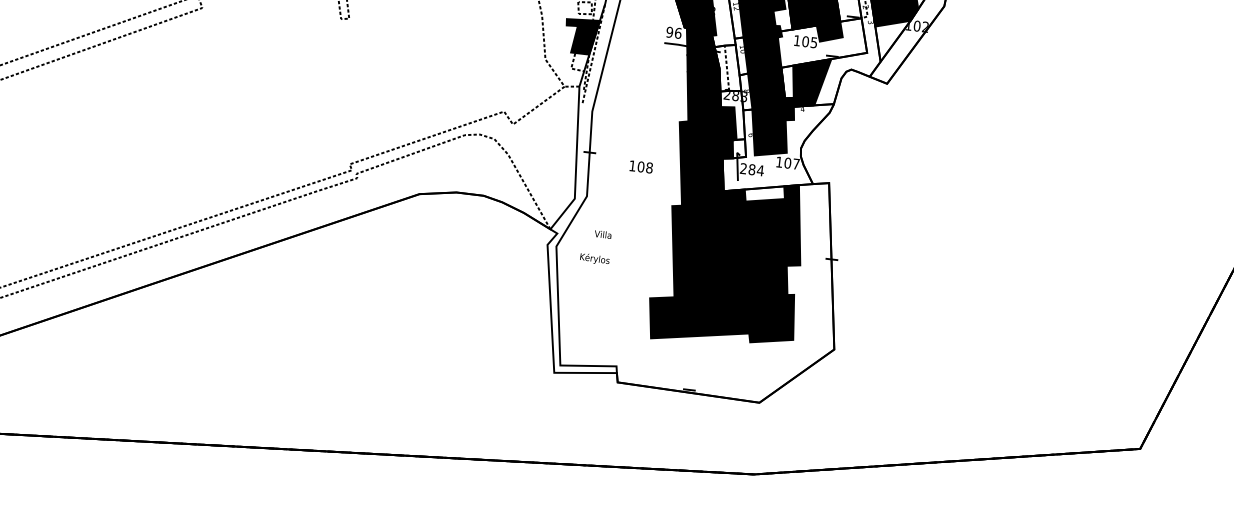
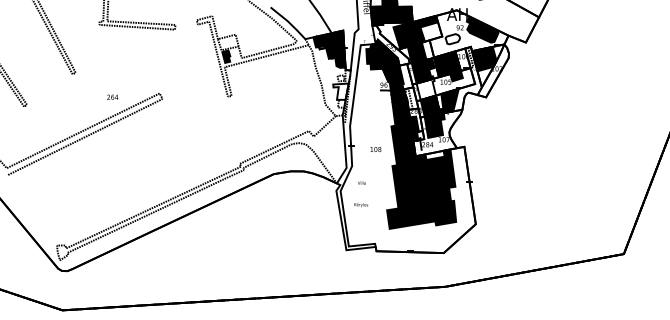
fill: (580, 35) -> (340, 91), removed
fill: (760, 52) -> (425, 89), removed
text: (593, 260) -> (360, 205), moved

